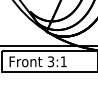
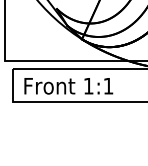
text: (51, 61) -> (89, 85), 3:1 -> 1:1

